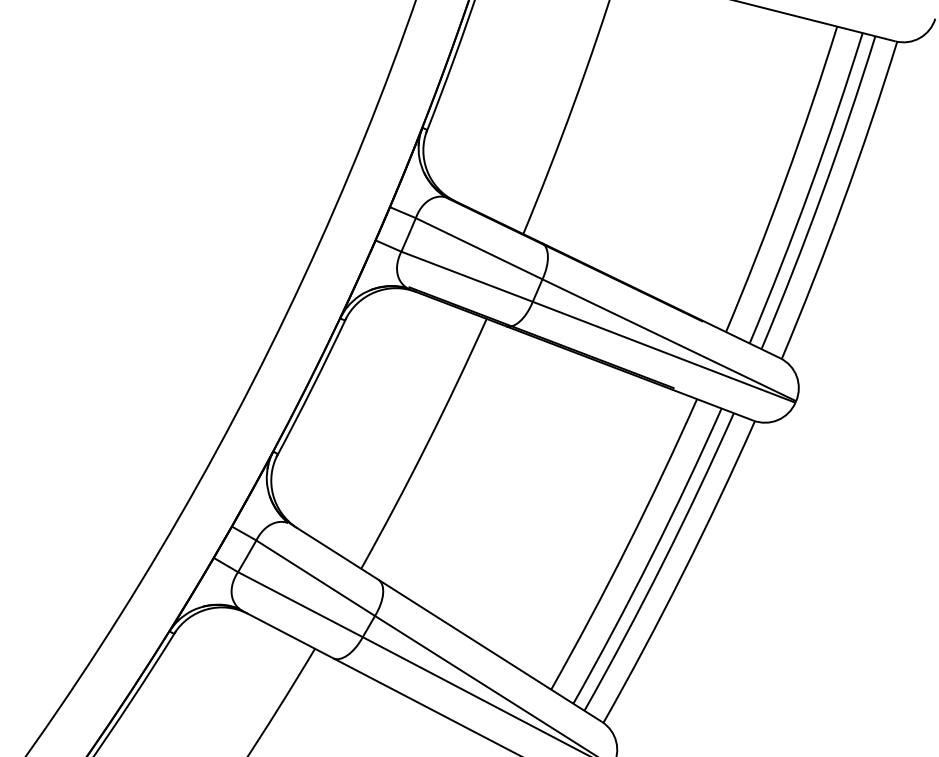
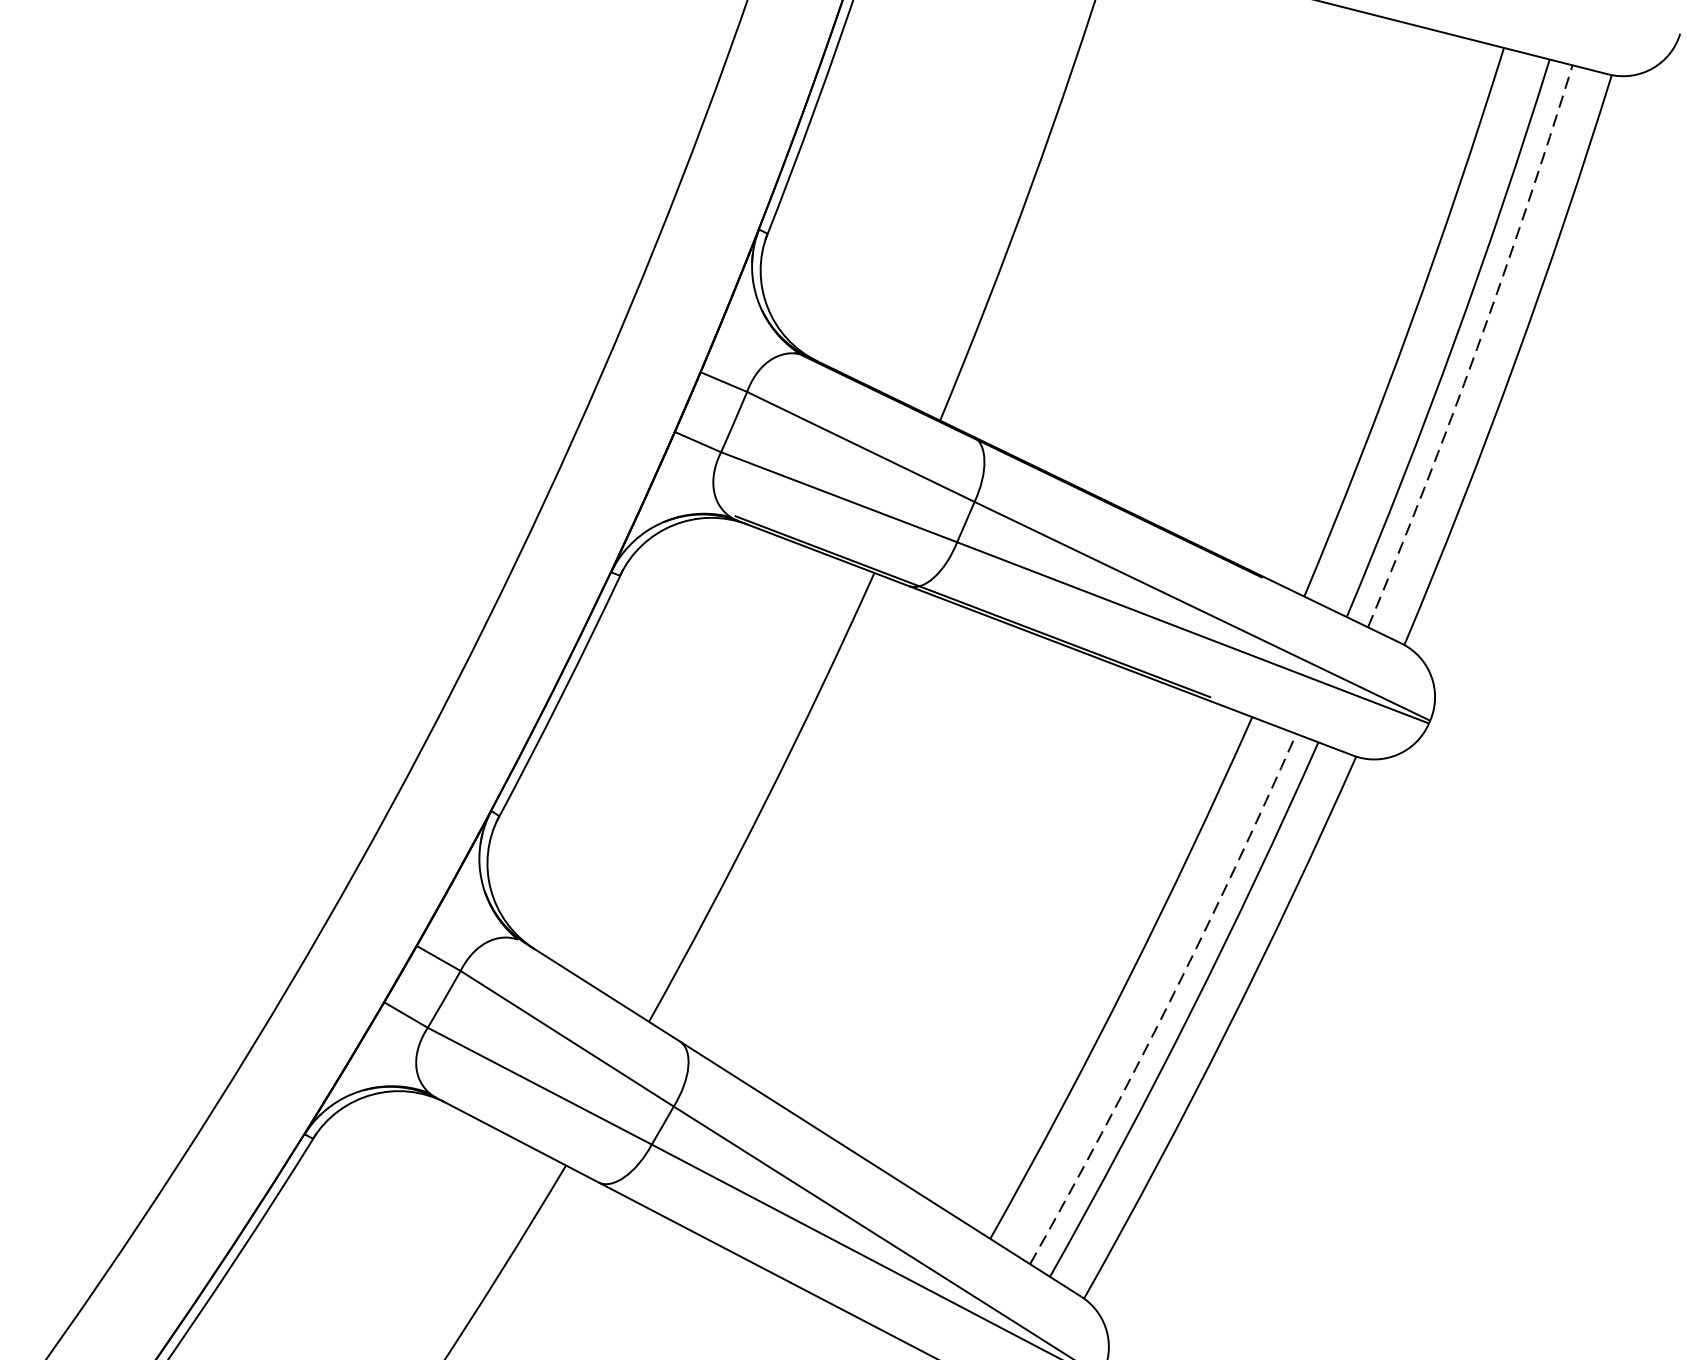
arc: (822, 193) -> (1477, 347), solid -> dashed
arc: (651, 557) -> (1170, 1001), solid -> dashed

